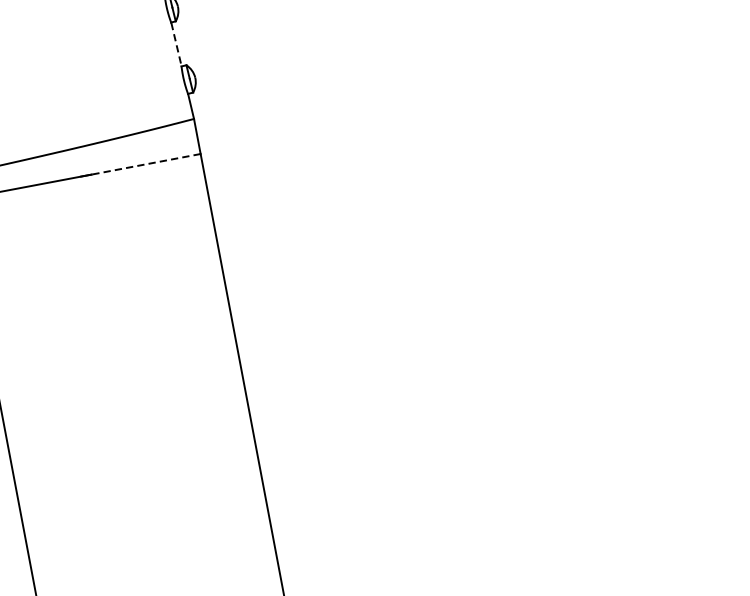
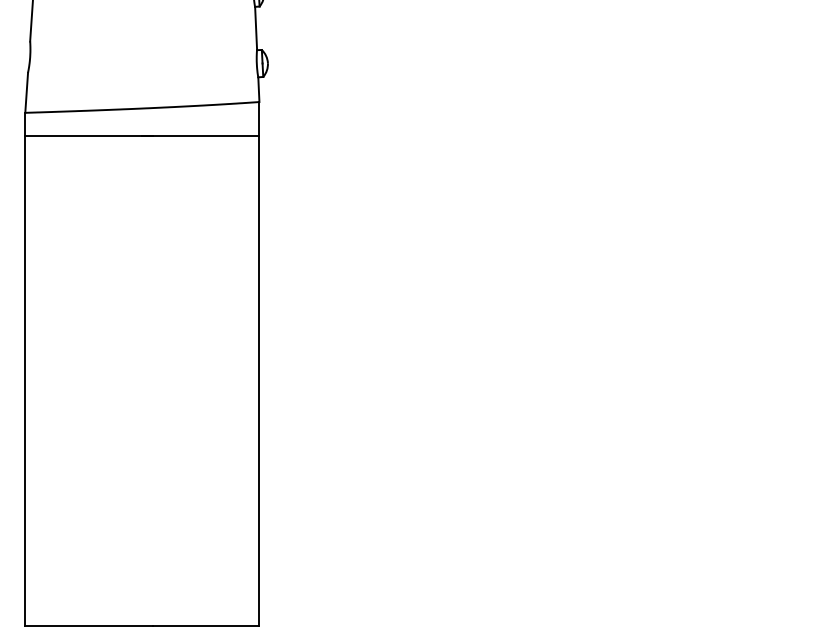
line: (177, 45) -> (256, 29), dashed -> solid
line: (145, 164) -> (205, 136), dashed -> solid

